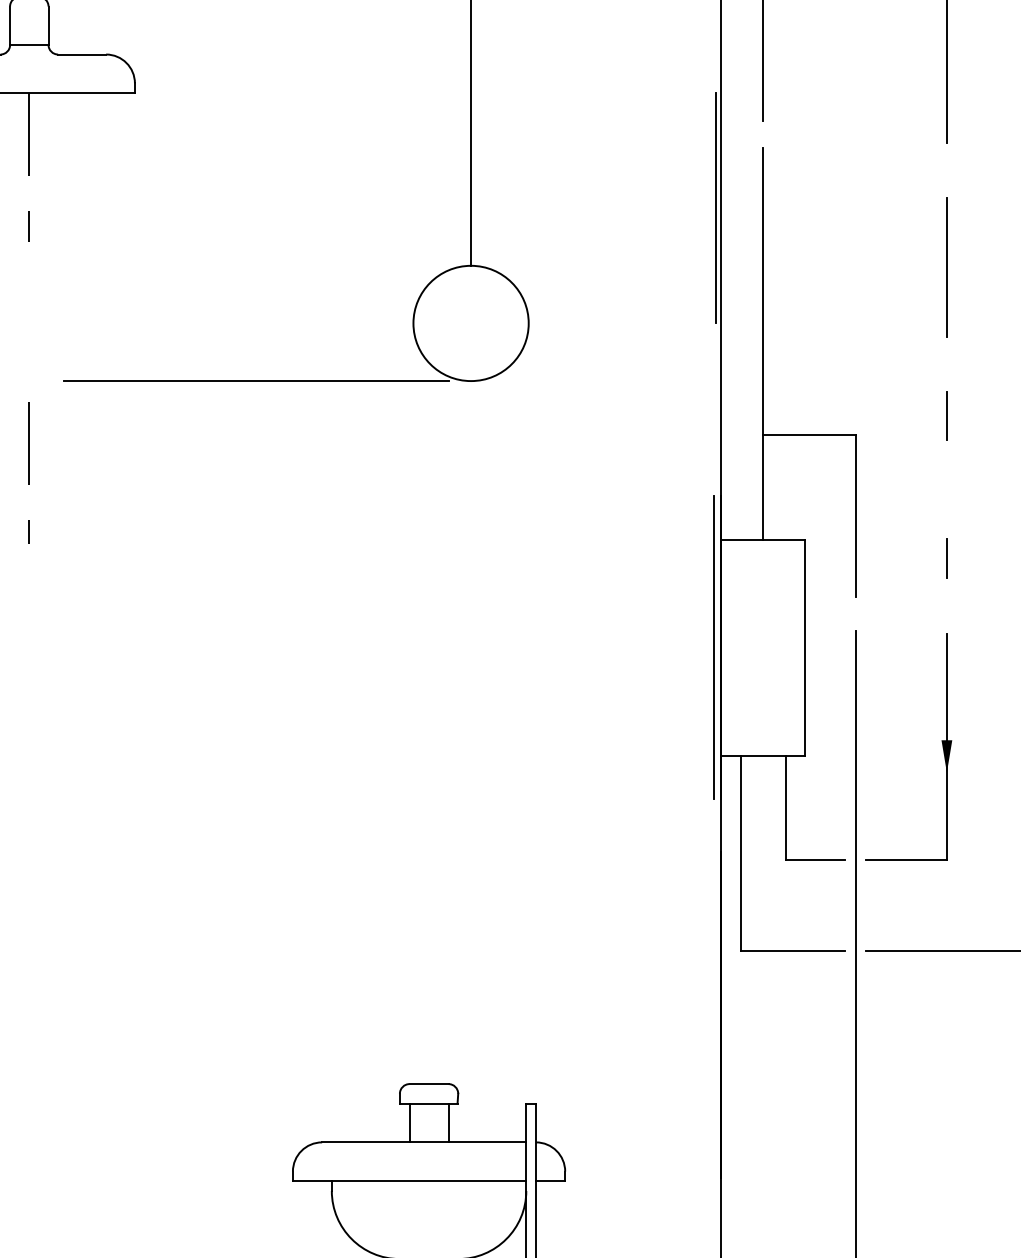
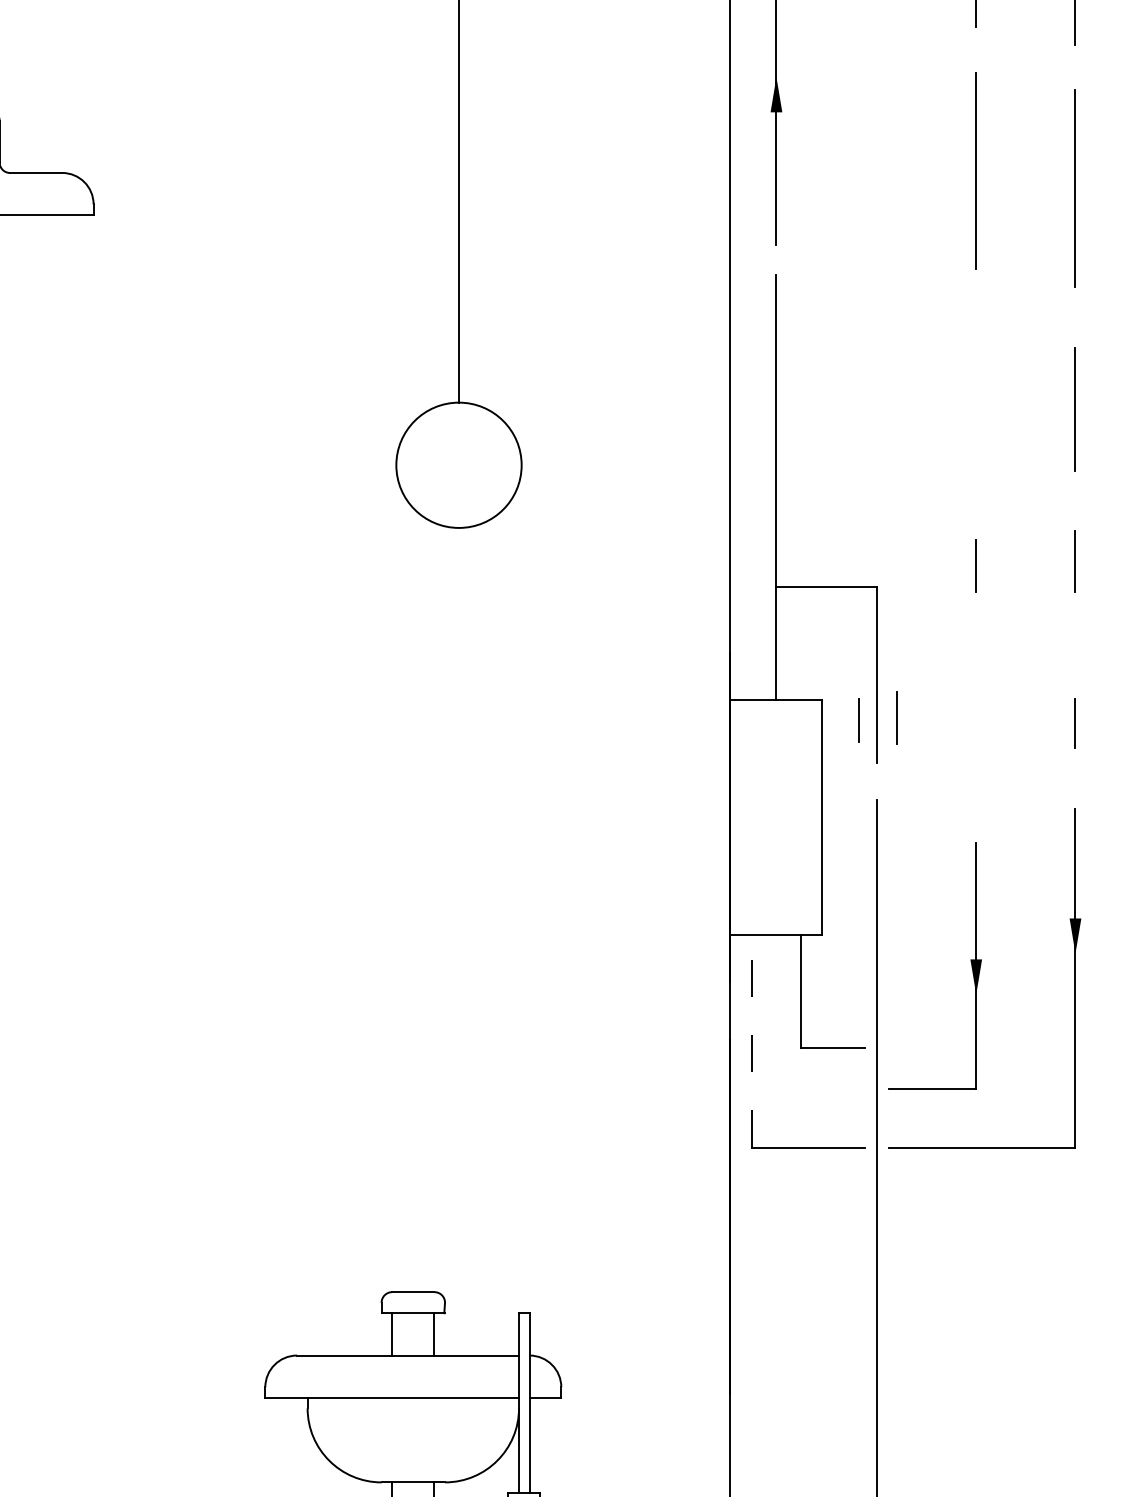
line: (716, 207) -> (725, 339), removed
line: (947, 267) -> (976, 404), removed
line: (256, 380) -> (225, 527), removed
line: (873, 555) -> (896, 717), added
line: (946, 558) -> (858, 720), moved
line: (714, 647) -> (723, 817), removed
part: (941, 742) -> (970, 961), moved
line: (741, 852) -> (752, 1040), solid -> dashed

